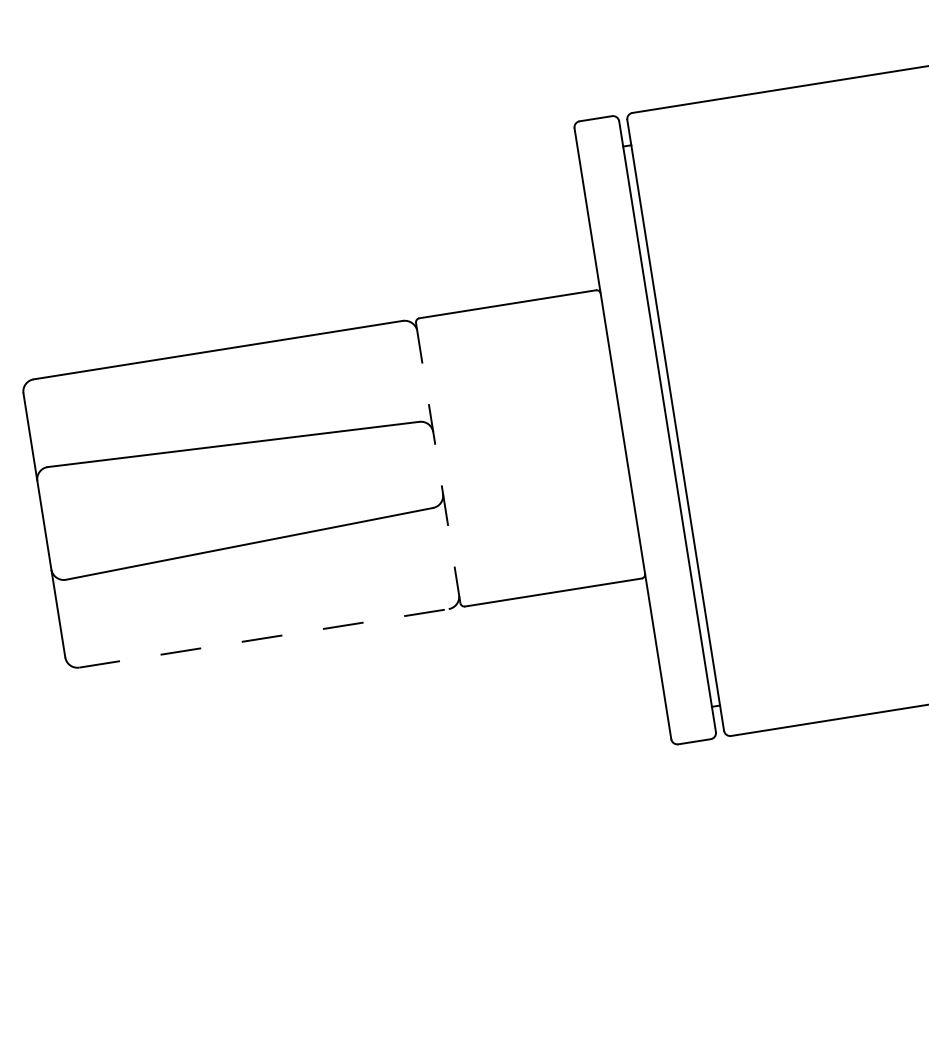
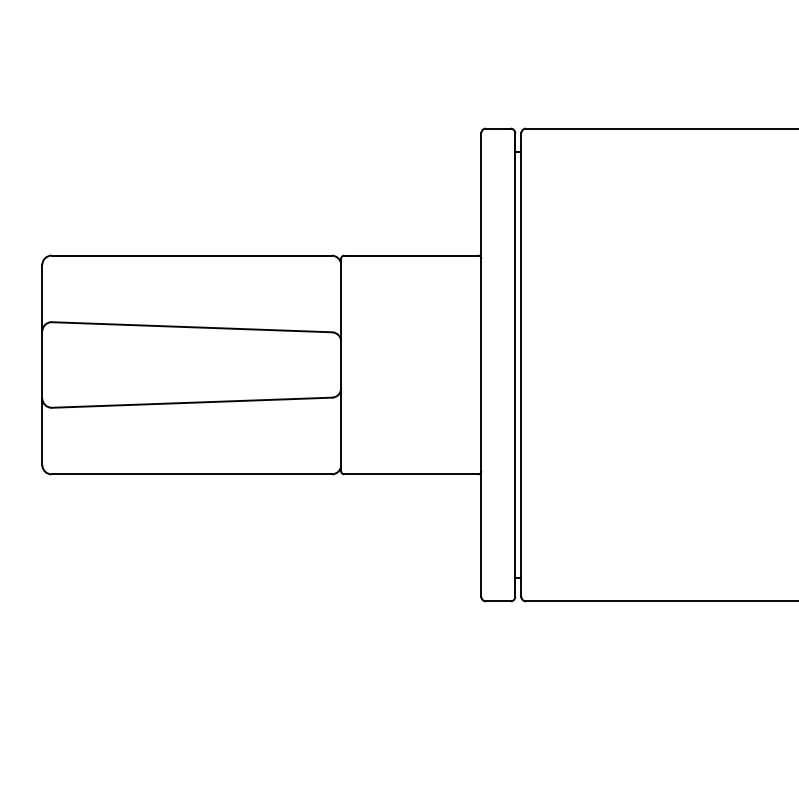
line: (438, 463) -> (341, 365), dashed -> solid
line: (265, 638) -> (192, 474), dashed -> solid

